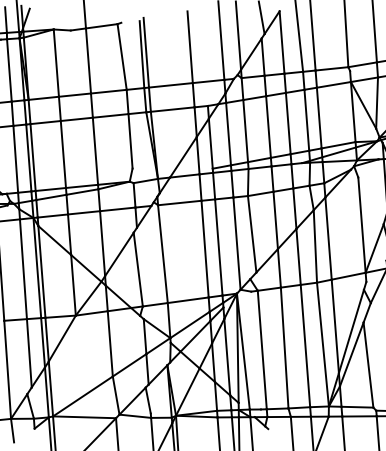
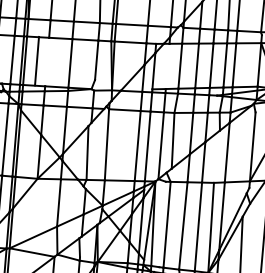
line: (228, 133) -> (167, 65), removed
line: (62, 154) -> (36, 61), moved
line: (315, 246) -> (217, 156), removed

